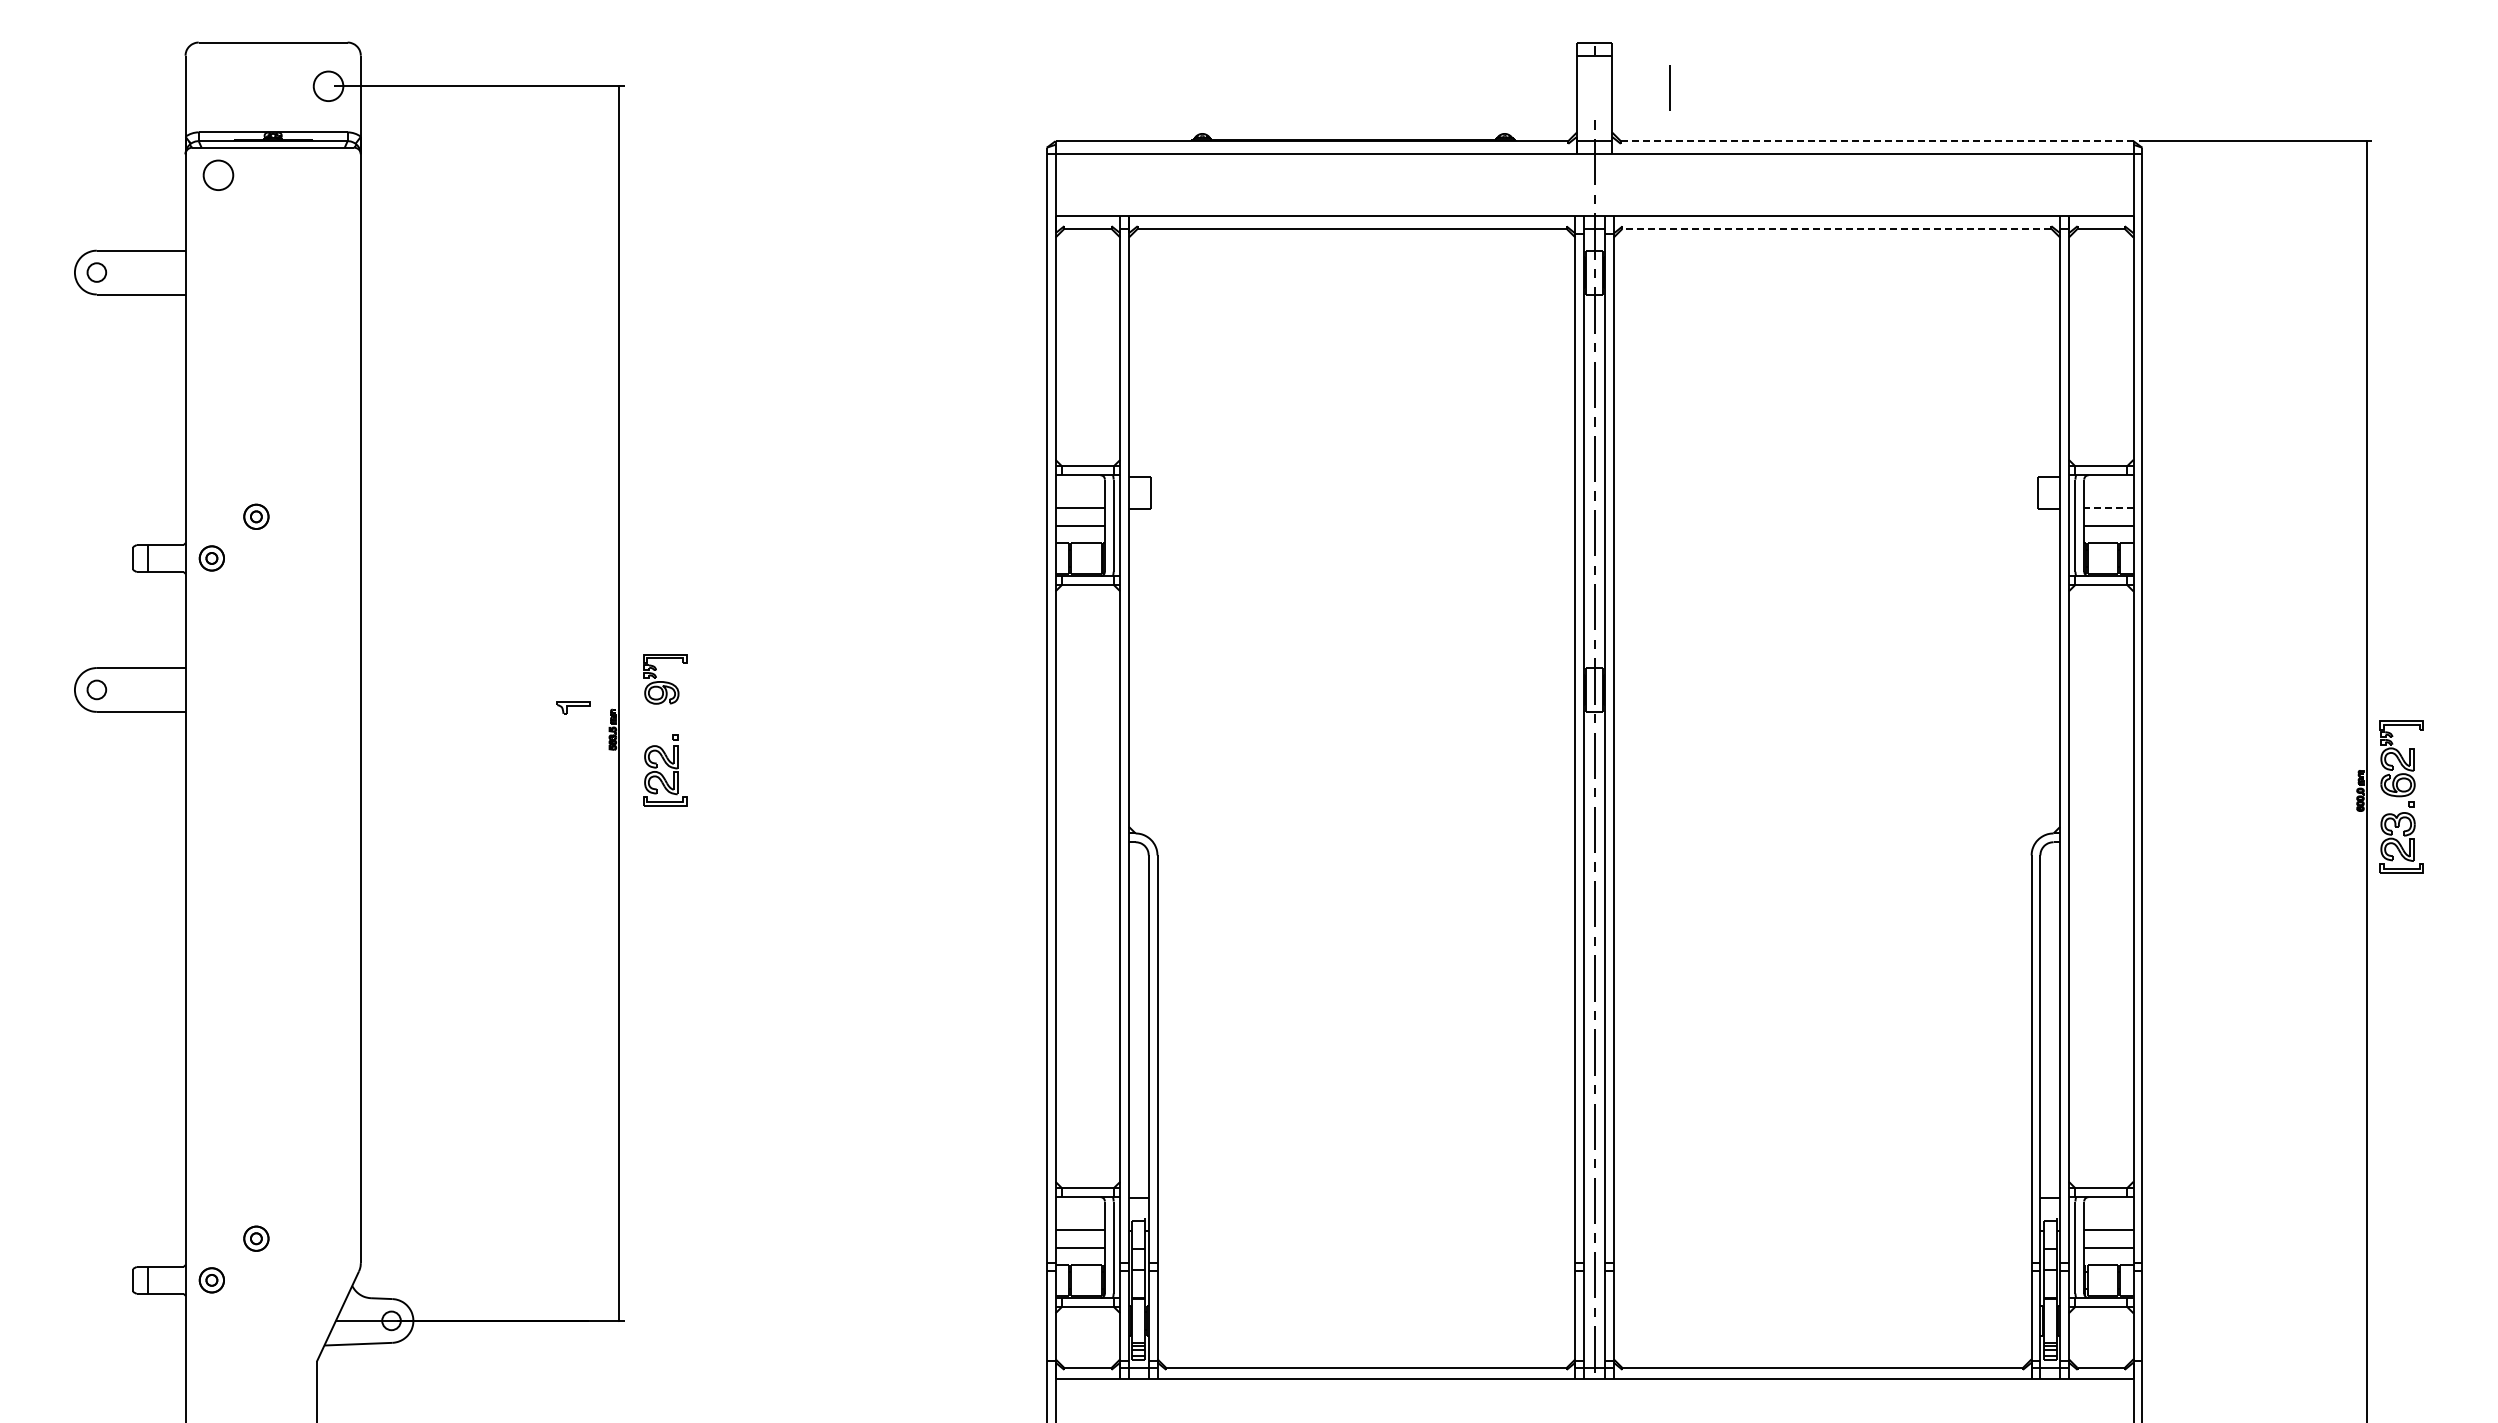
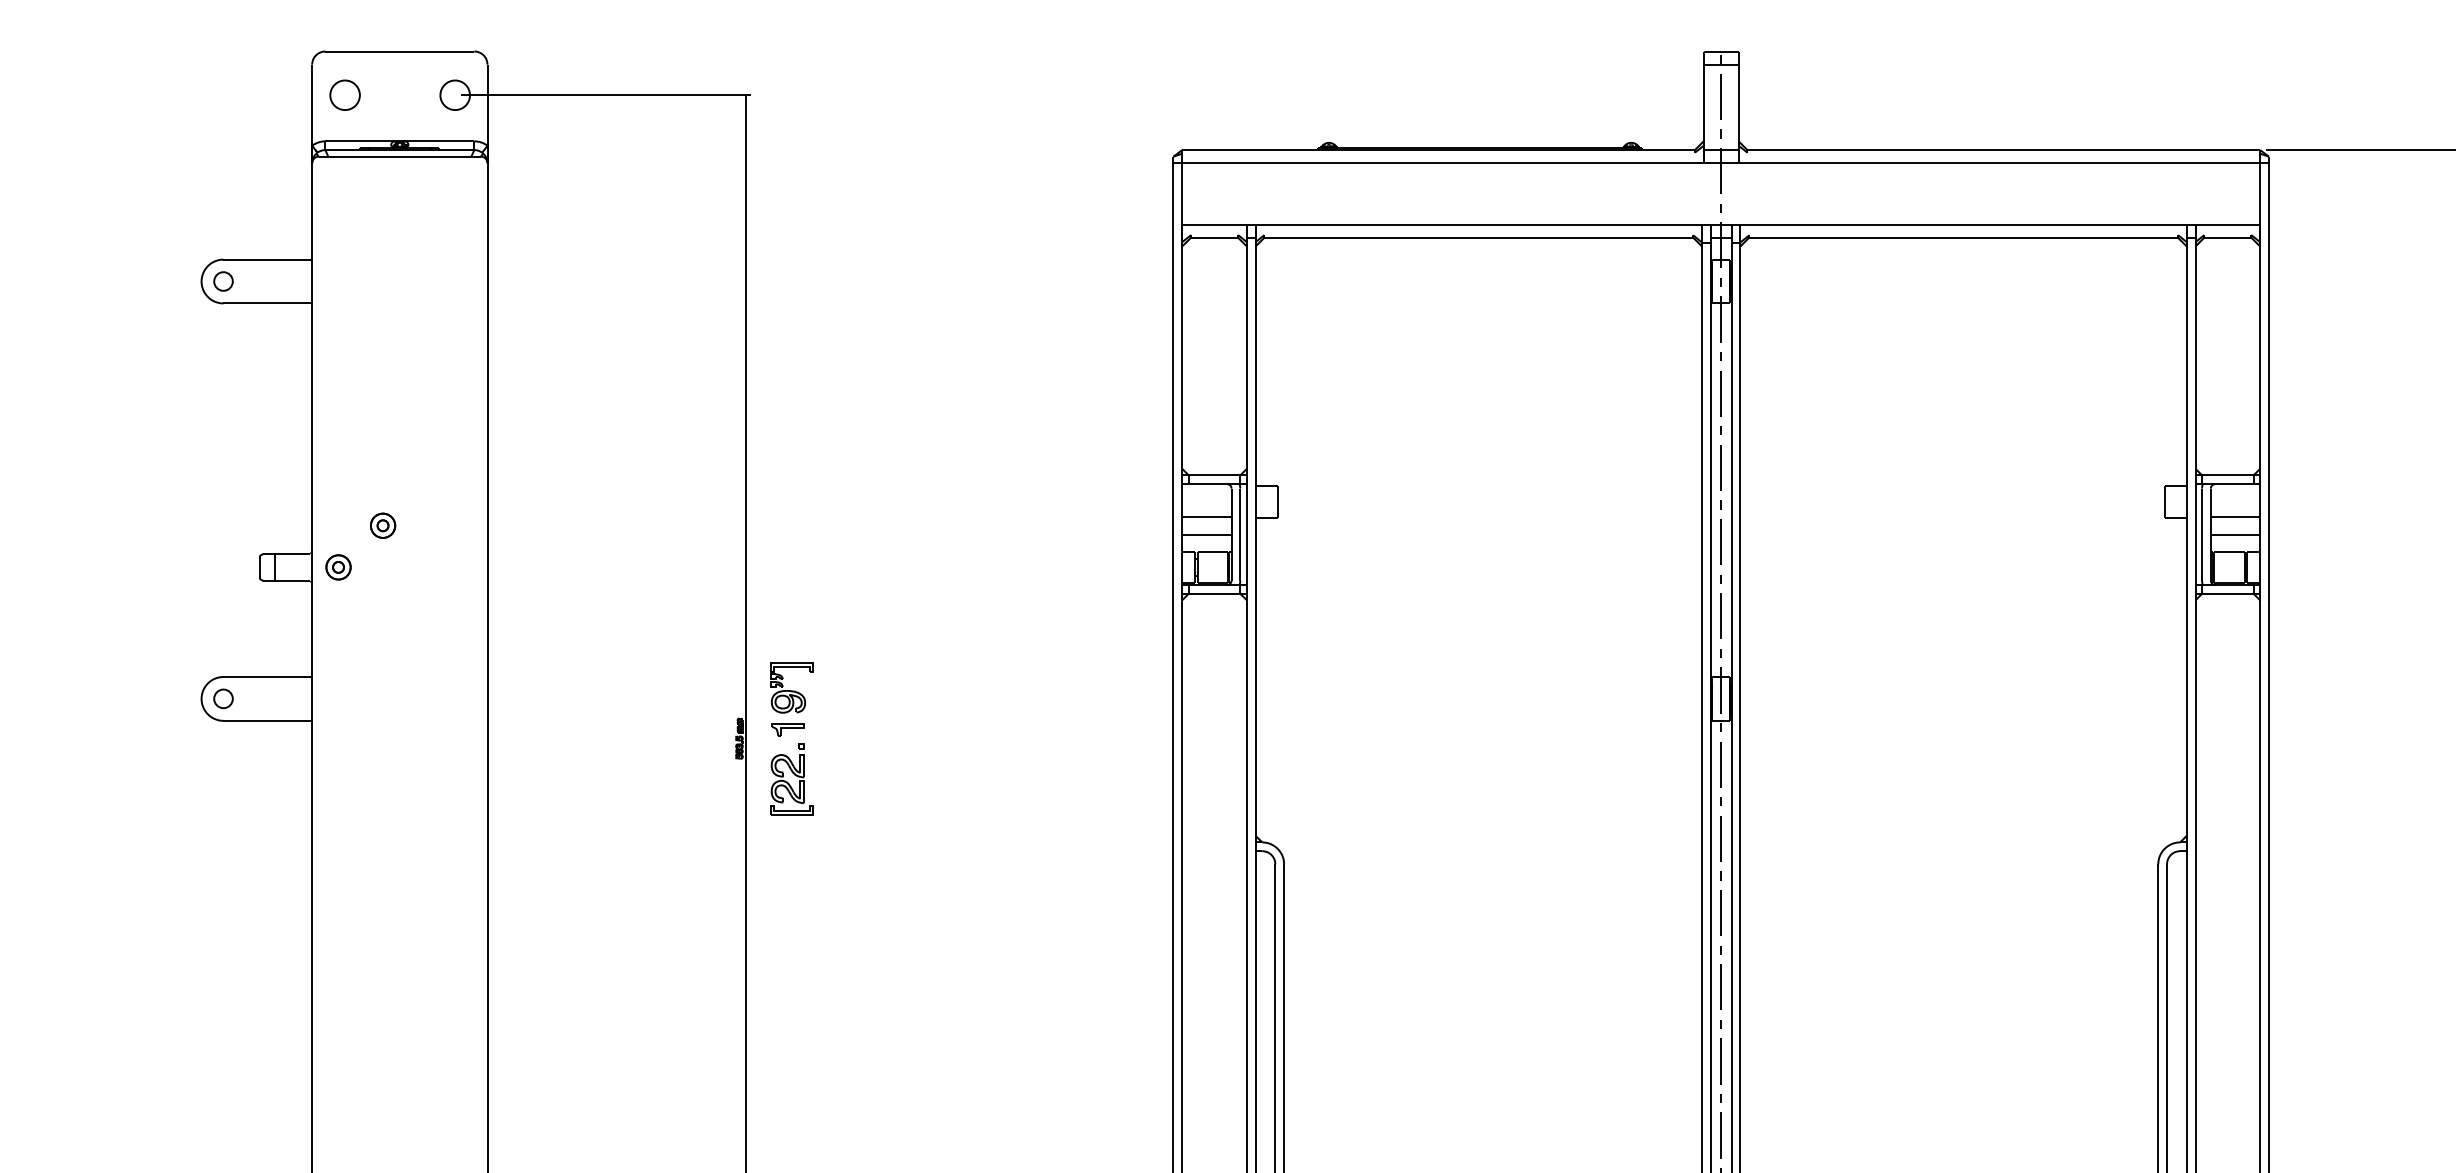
line: (1669, 87) -> (1721, 96), moved
line: (1876, 141) -> (2003, 150), dashed -> solid
curve: (222, 162) -> (349, 82), moved
line: (1836, 228) -> (1963, 237), dashed -> solid
line: (2108, 508) -> (2235, 517), dashed -> solid
part: (573, 707) -> (788, 729), moved

